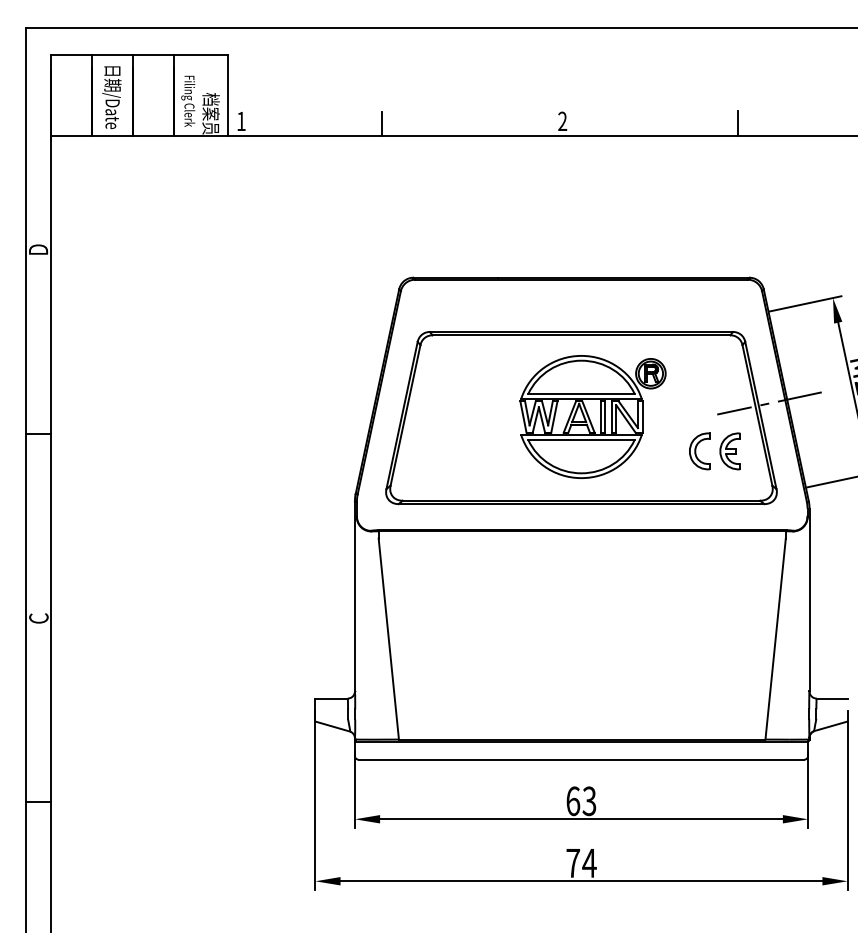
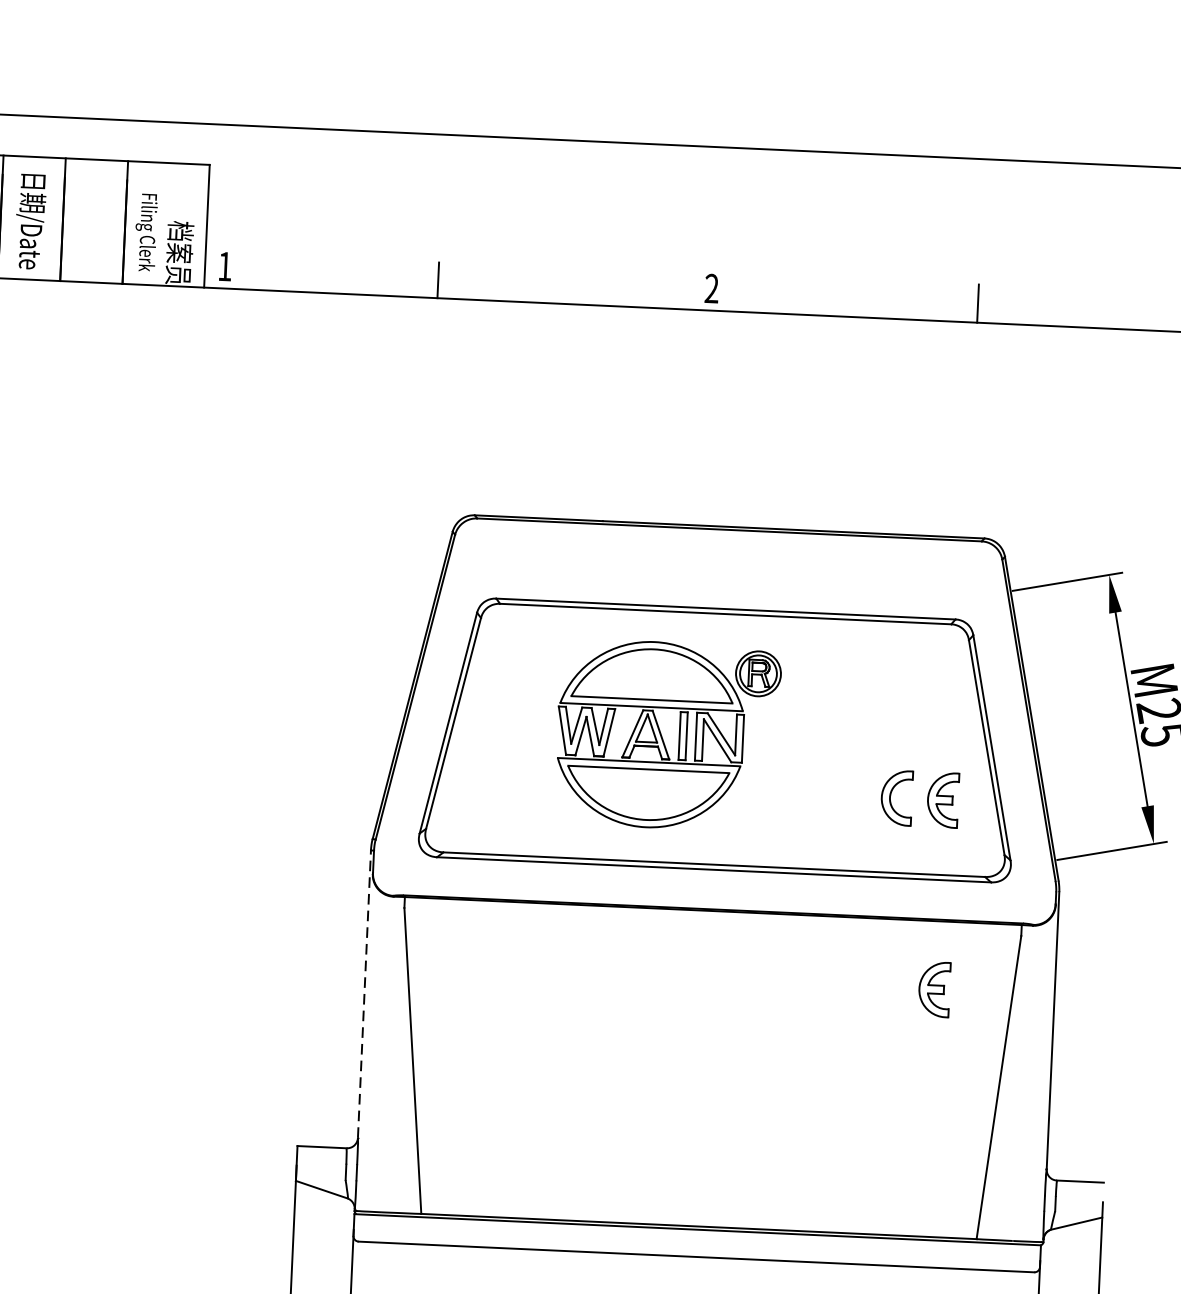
line: (769, 403) -> (1005, 730), removed
part: (592, 416) -> (667, 734), moved
part: (729, 576) -> (933, 989), added
line: (354, 596) -> (363, 994), solid -> dashed

